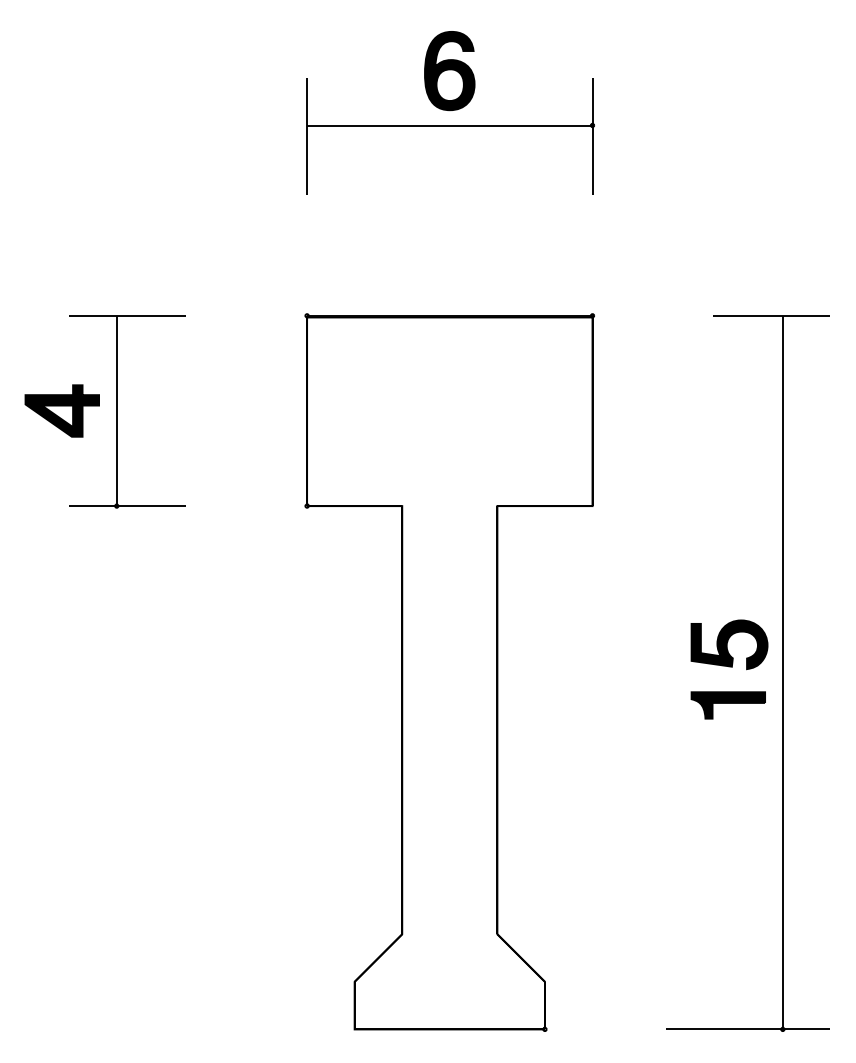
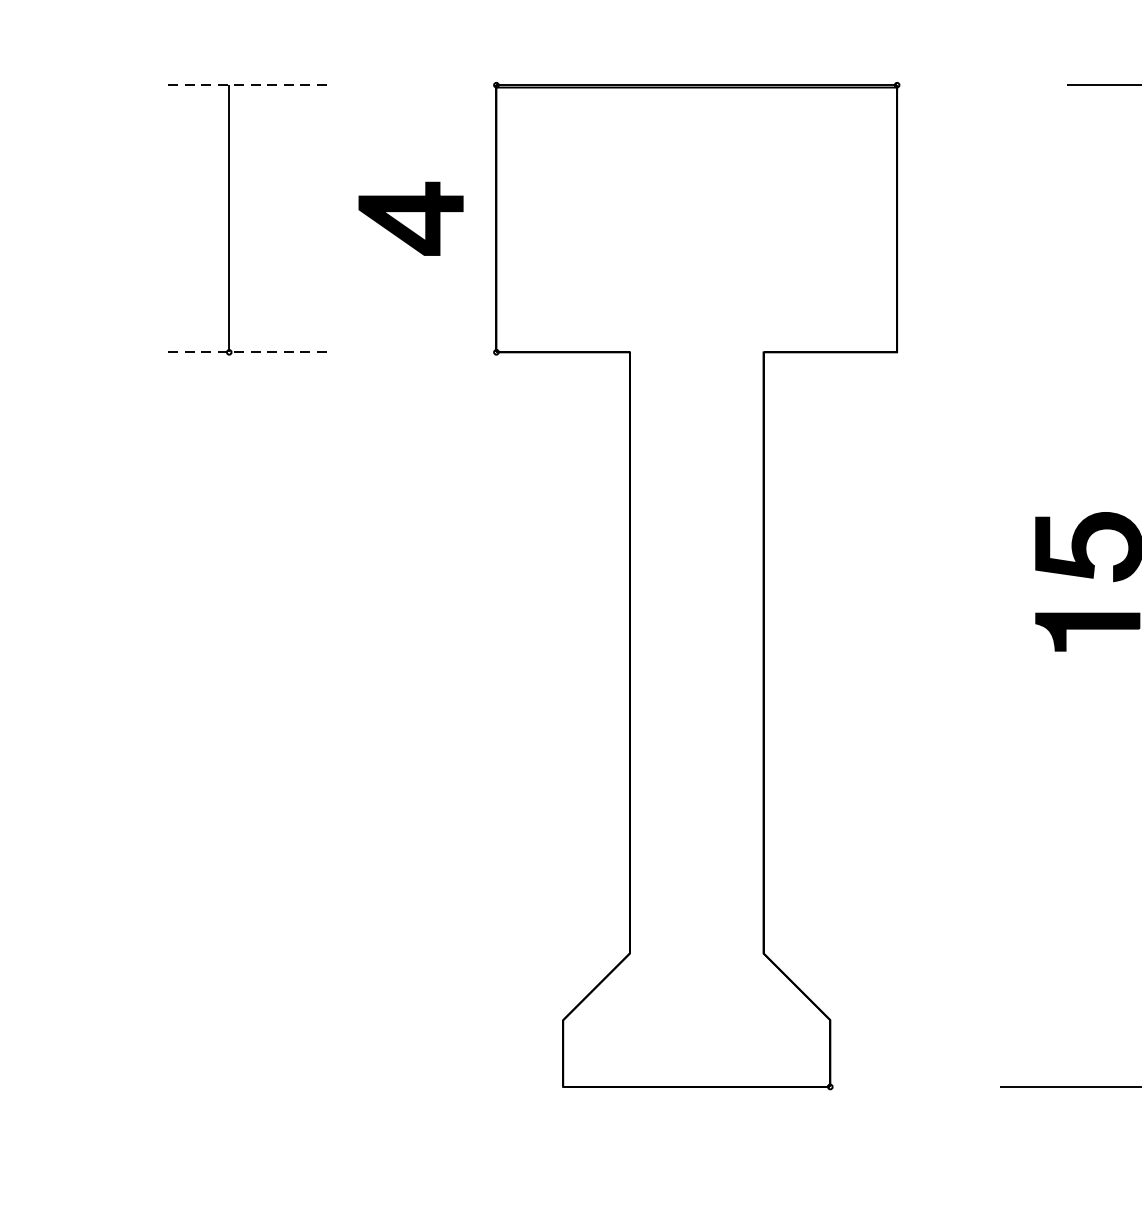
line: (127, 315) -> (244, 84), solid -> dashed
part: (61, 410) -> (409, 218), moved
line: (127, 506) -> (244, 352), solid -> dashed

